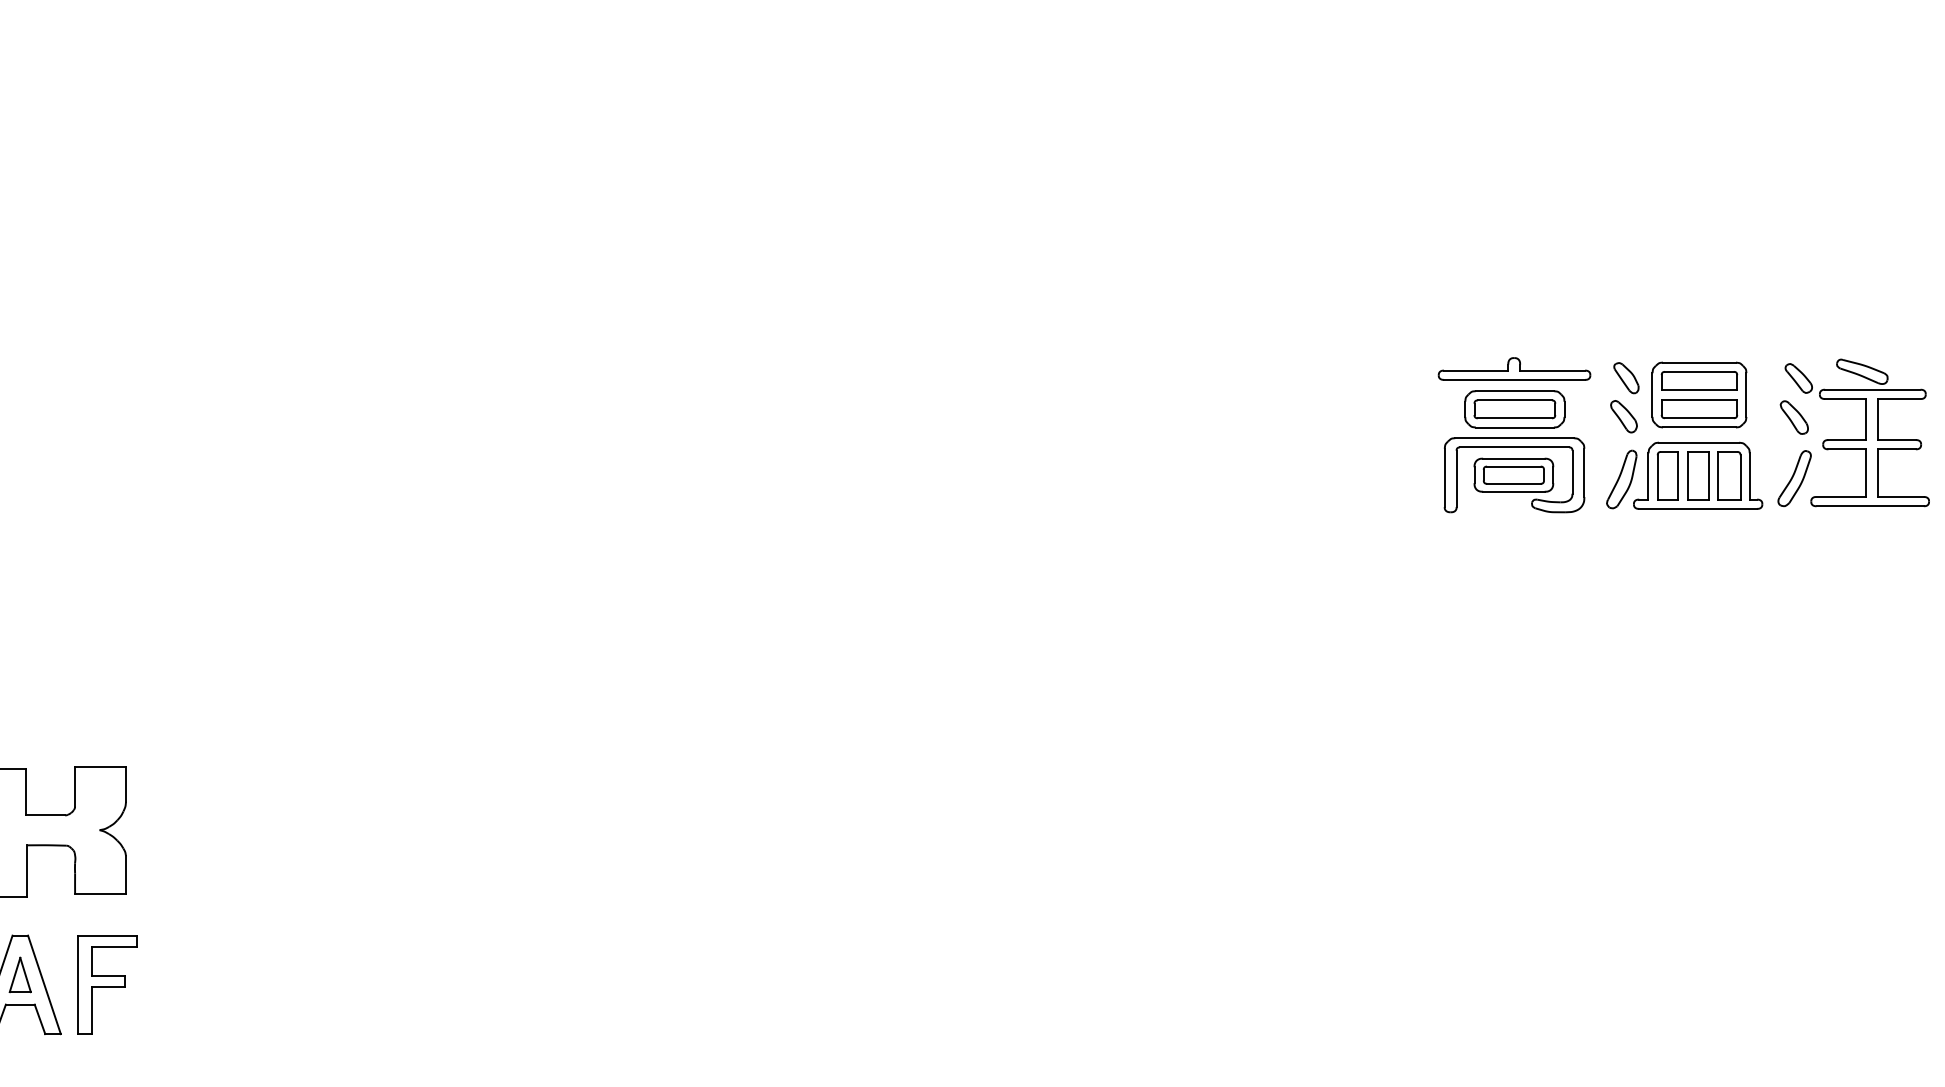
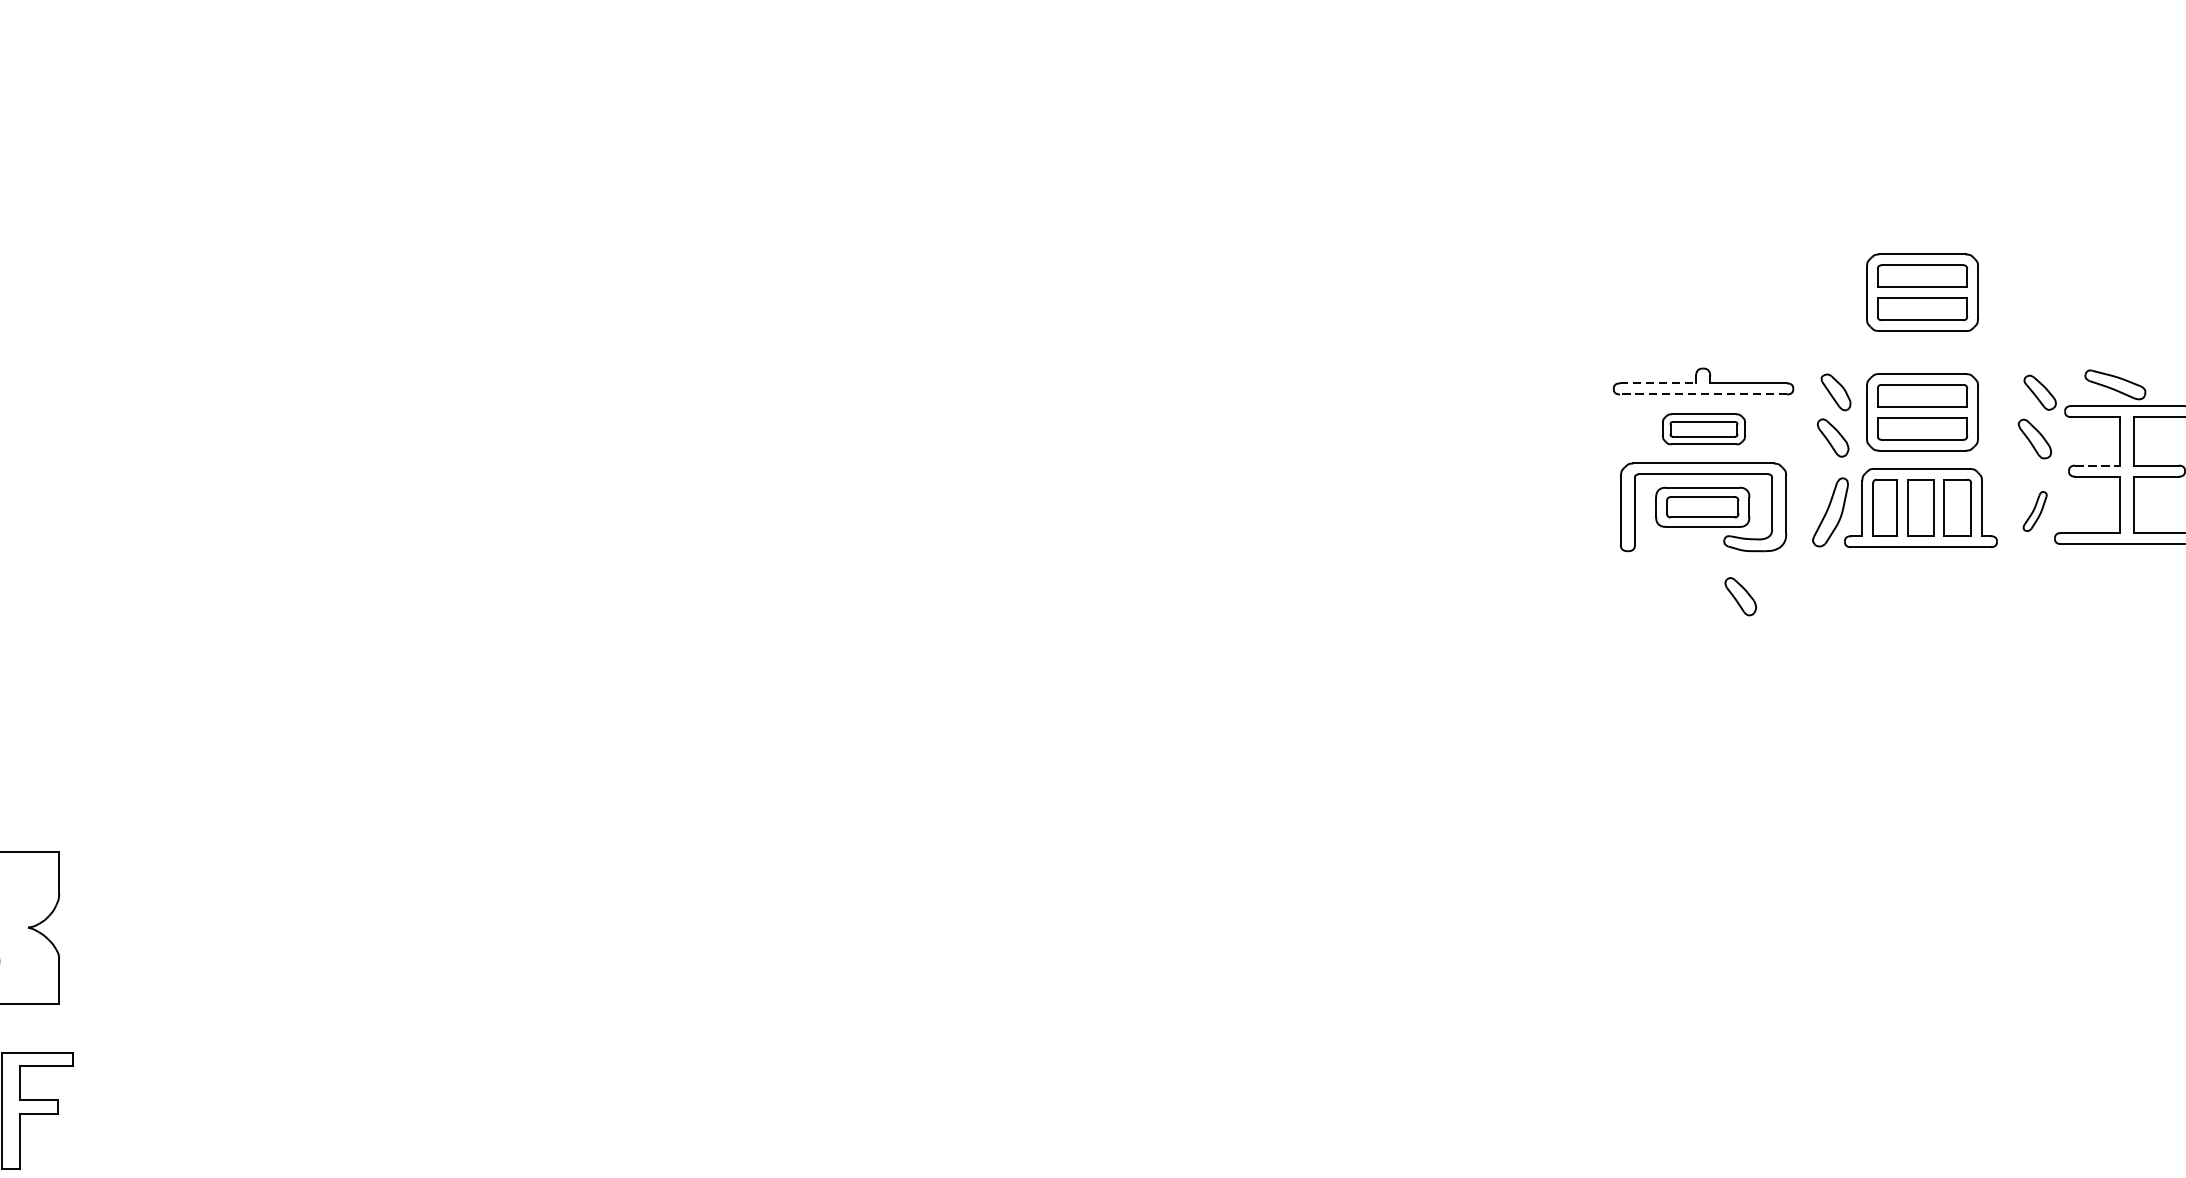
part: (1699, 293) -> (1922, 292), added
line: (1476, 370) -> (1658, 383), solid -> dashed
line: (1514, 379) -> (1703, 393), solid -> dashed
part: (1514, 409) -> (1703, 429), size x0.7
line: (1847, 440) -> (2097, 466), solid -> dashed
part: (1794, 478) -> (2035, 511), size x0.6
part: (1545, 550) -> (1740, 596), added

